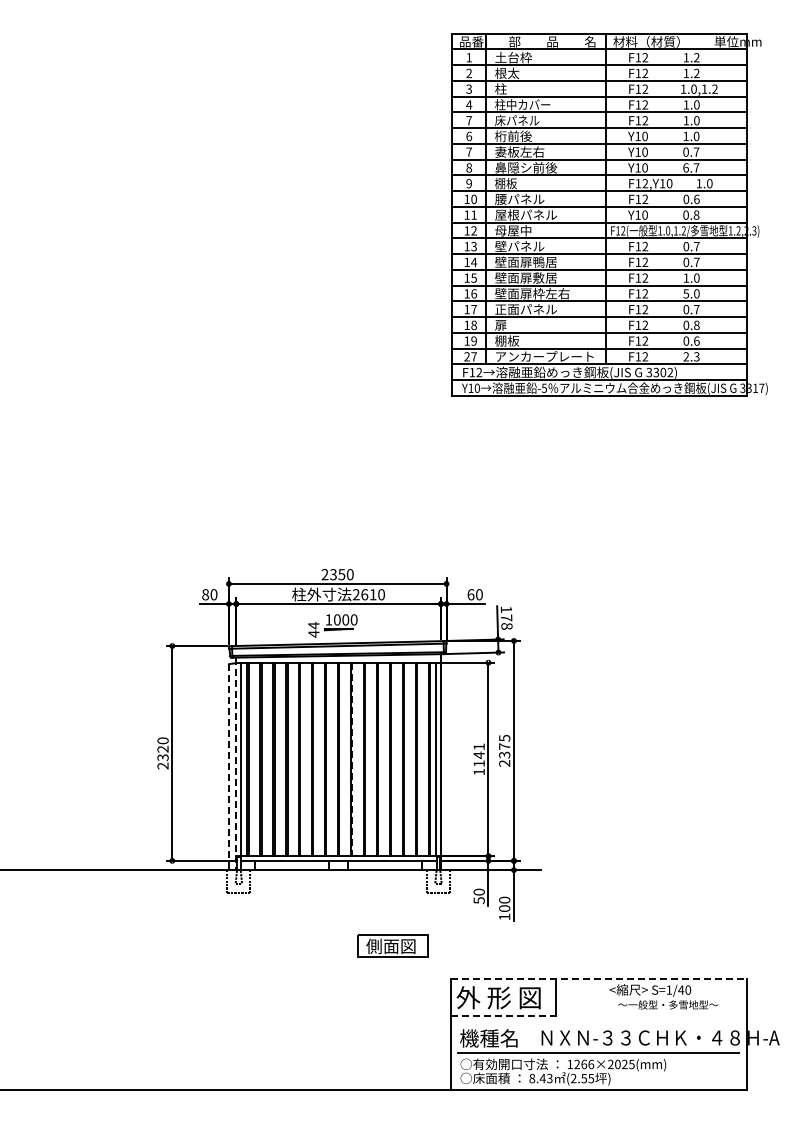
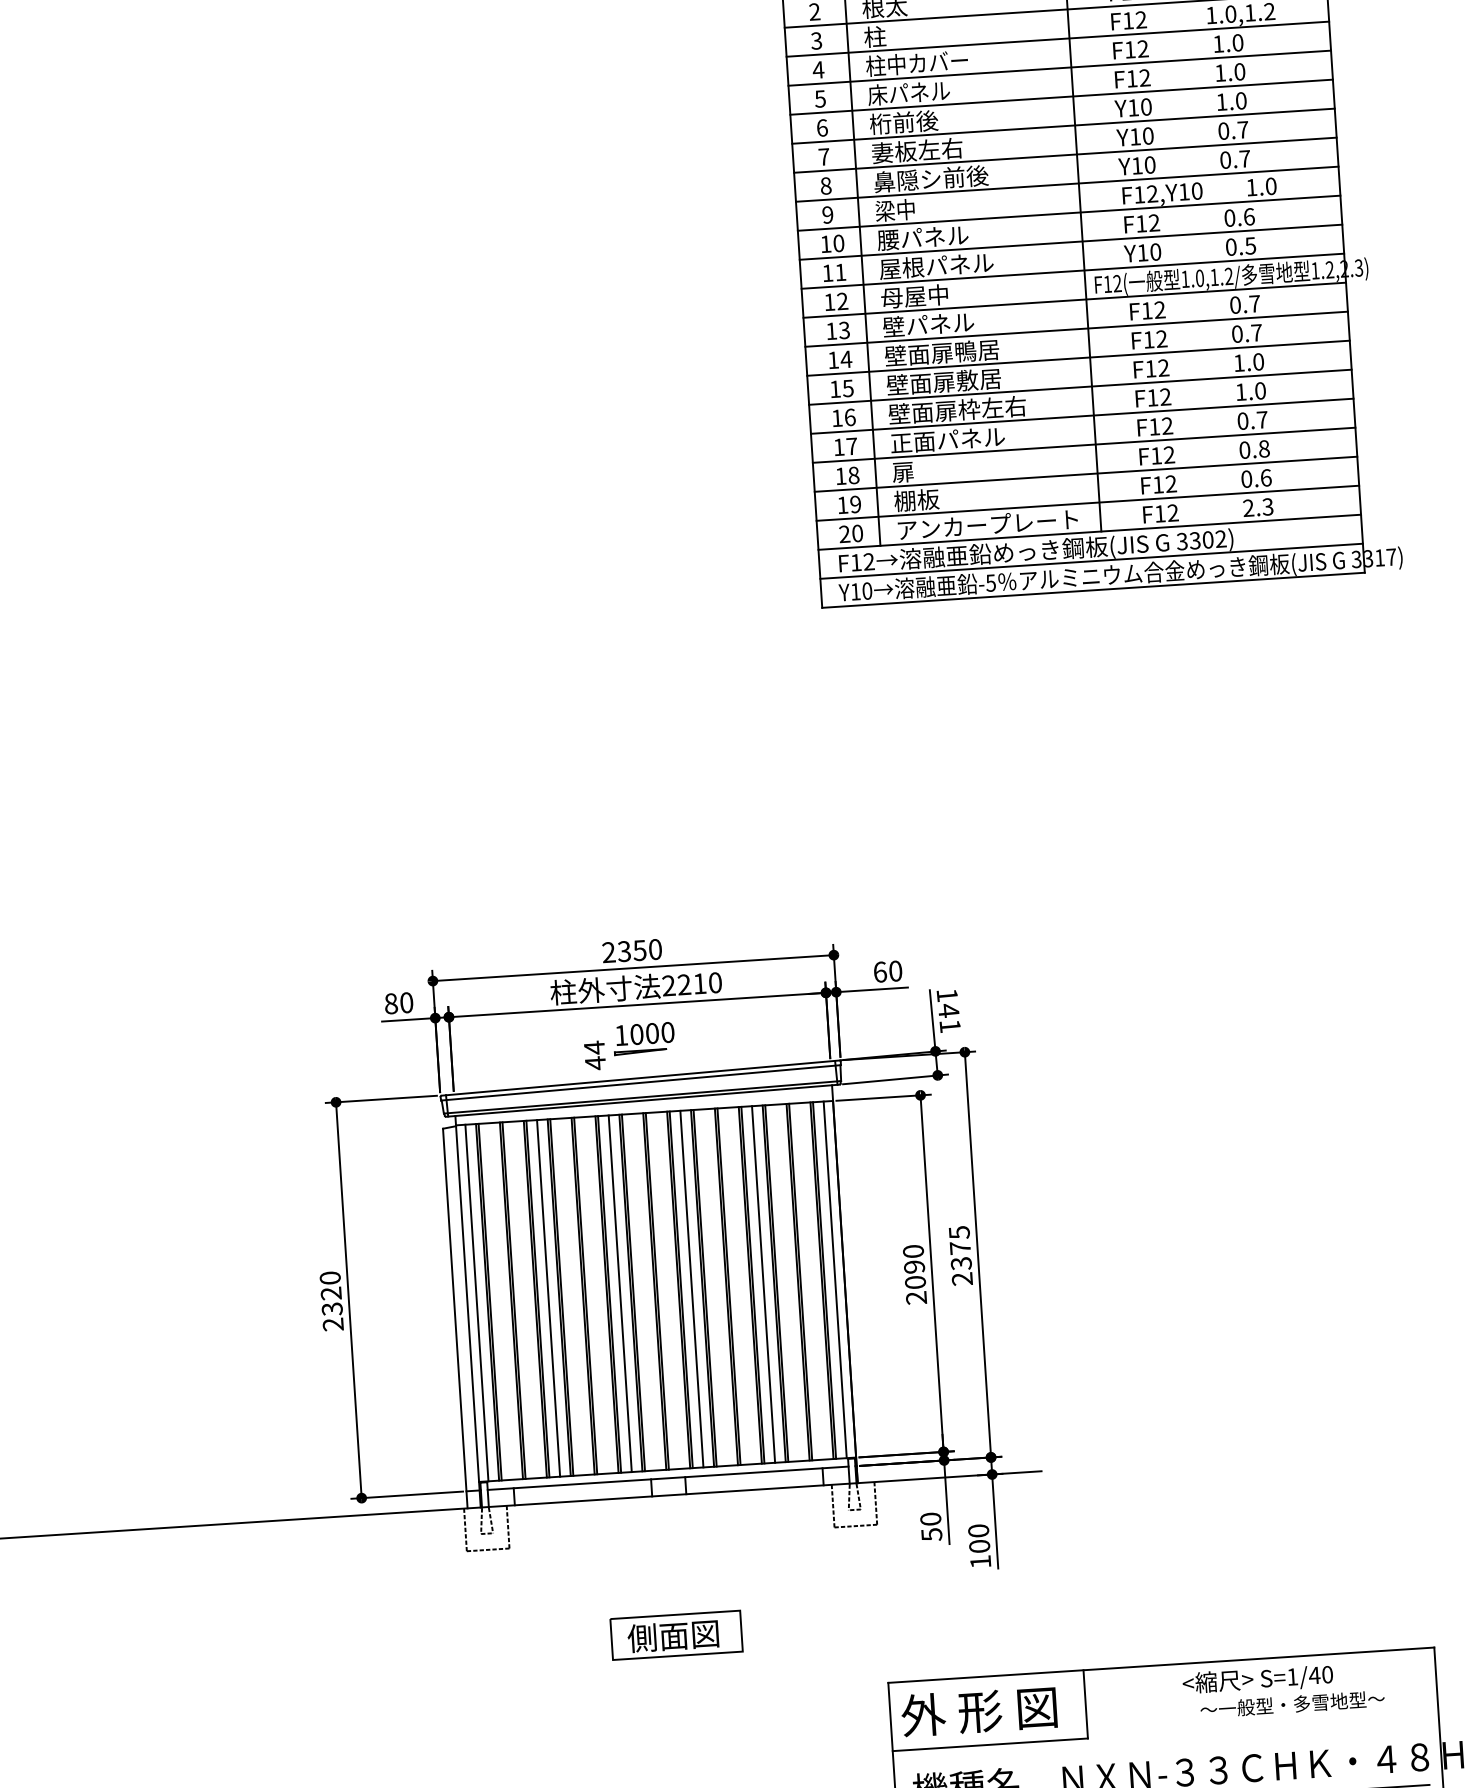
text: (469, 120) -> (820, 98), 7 -> 5
text: (685, 167) -> (1224, 159), 6.7 -> 0.7
text: (505, 183) -> (894, 210), 棚板 -> 梁中
text: (696, 214) -> (1250, 244), 0.8 -> 0.5
text: (686, 293) -> (1241, 391), 5.0 -> 1.0
text: (473, 356) -> (856, 532), 27 -> 20
text: (364, 594) -> (683, 984), 2610 -> 2210
text: (506, 621) -> (948, 1017), 178 -> 141
line: (280, 759) -> (548, 1298), added
line: (319, 759) -> (620, 1293), added
line: (352, 759) -> (681, 1289), dashed -> solid
line: (358, 759) -> (692, 1289), added
line: (397, 759) -> (764, 1284), added
text: (478, 759) -> (913, 1274), 1141 -> 2090
line: (236, 764) -> (468, 1312), dashed -> solid
line: (229, 767) -> (455, 1319), dashed -> solid
part: (392, 945) -> (676, 1634), moved
line: (599, 979) -> (1162, 1665), dashed -> solid
line: (503, 1016) -> (990, 1745), dashed -> solid

